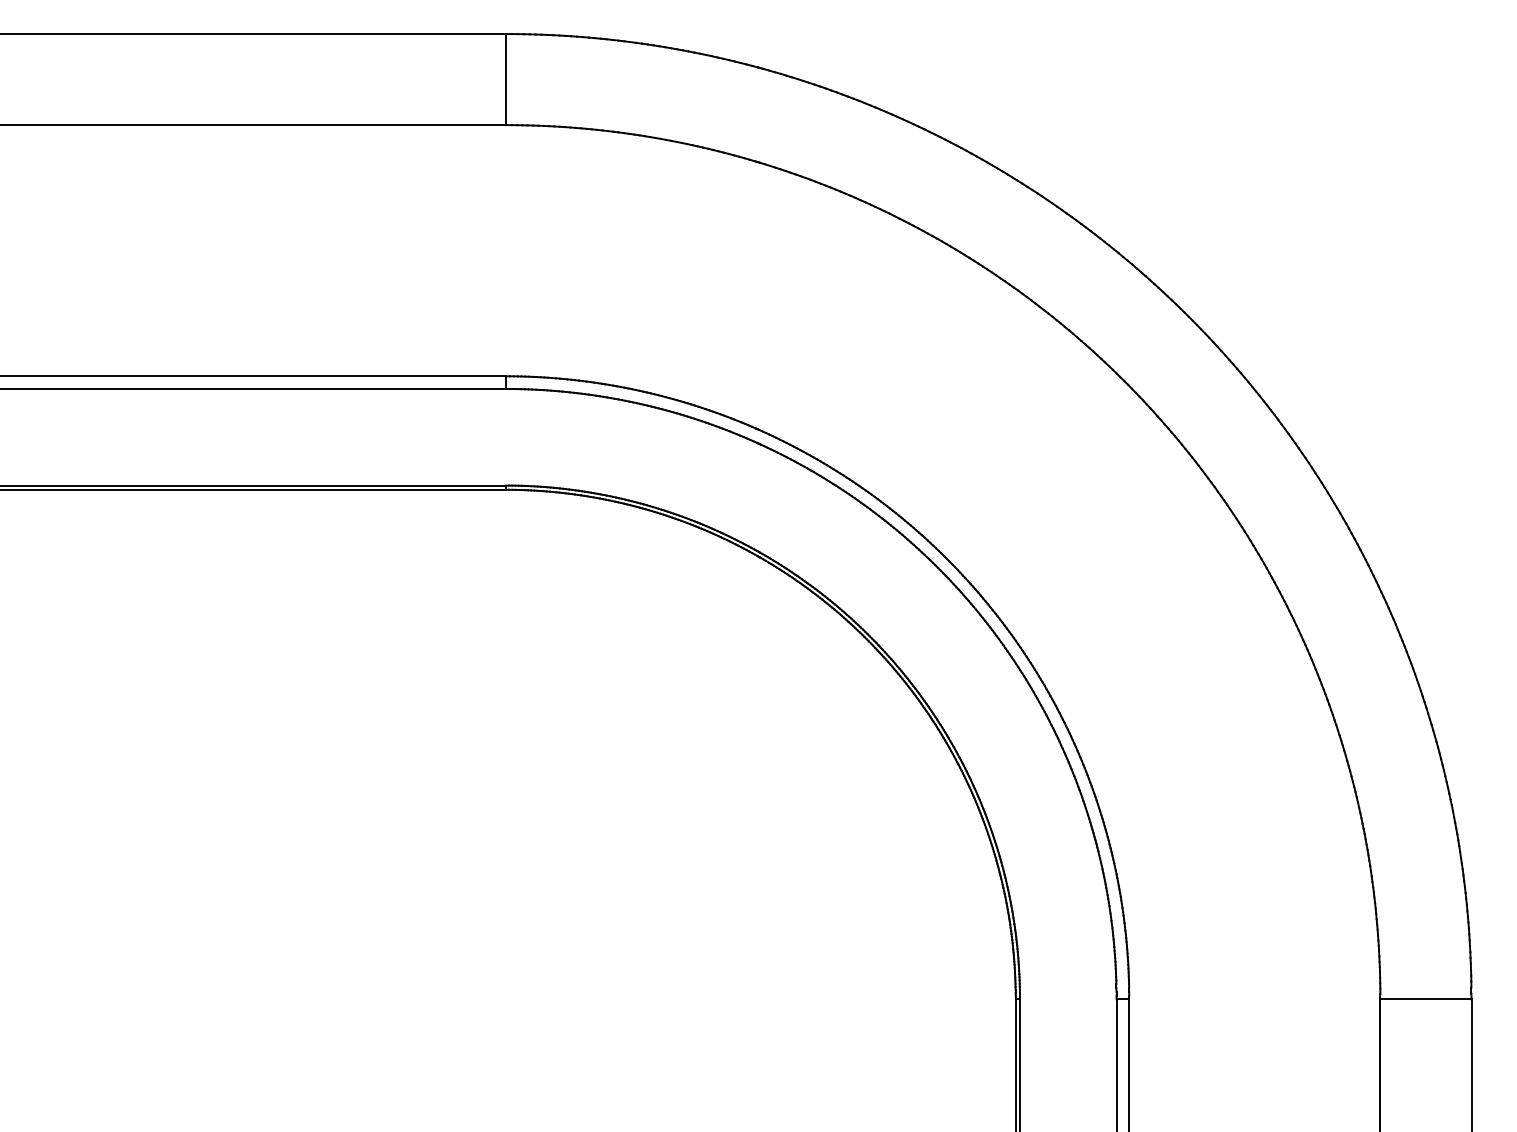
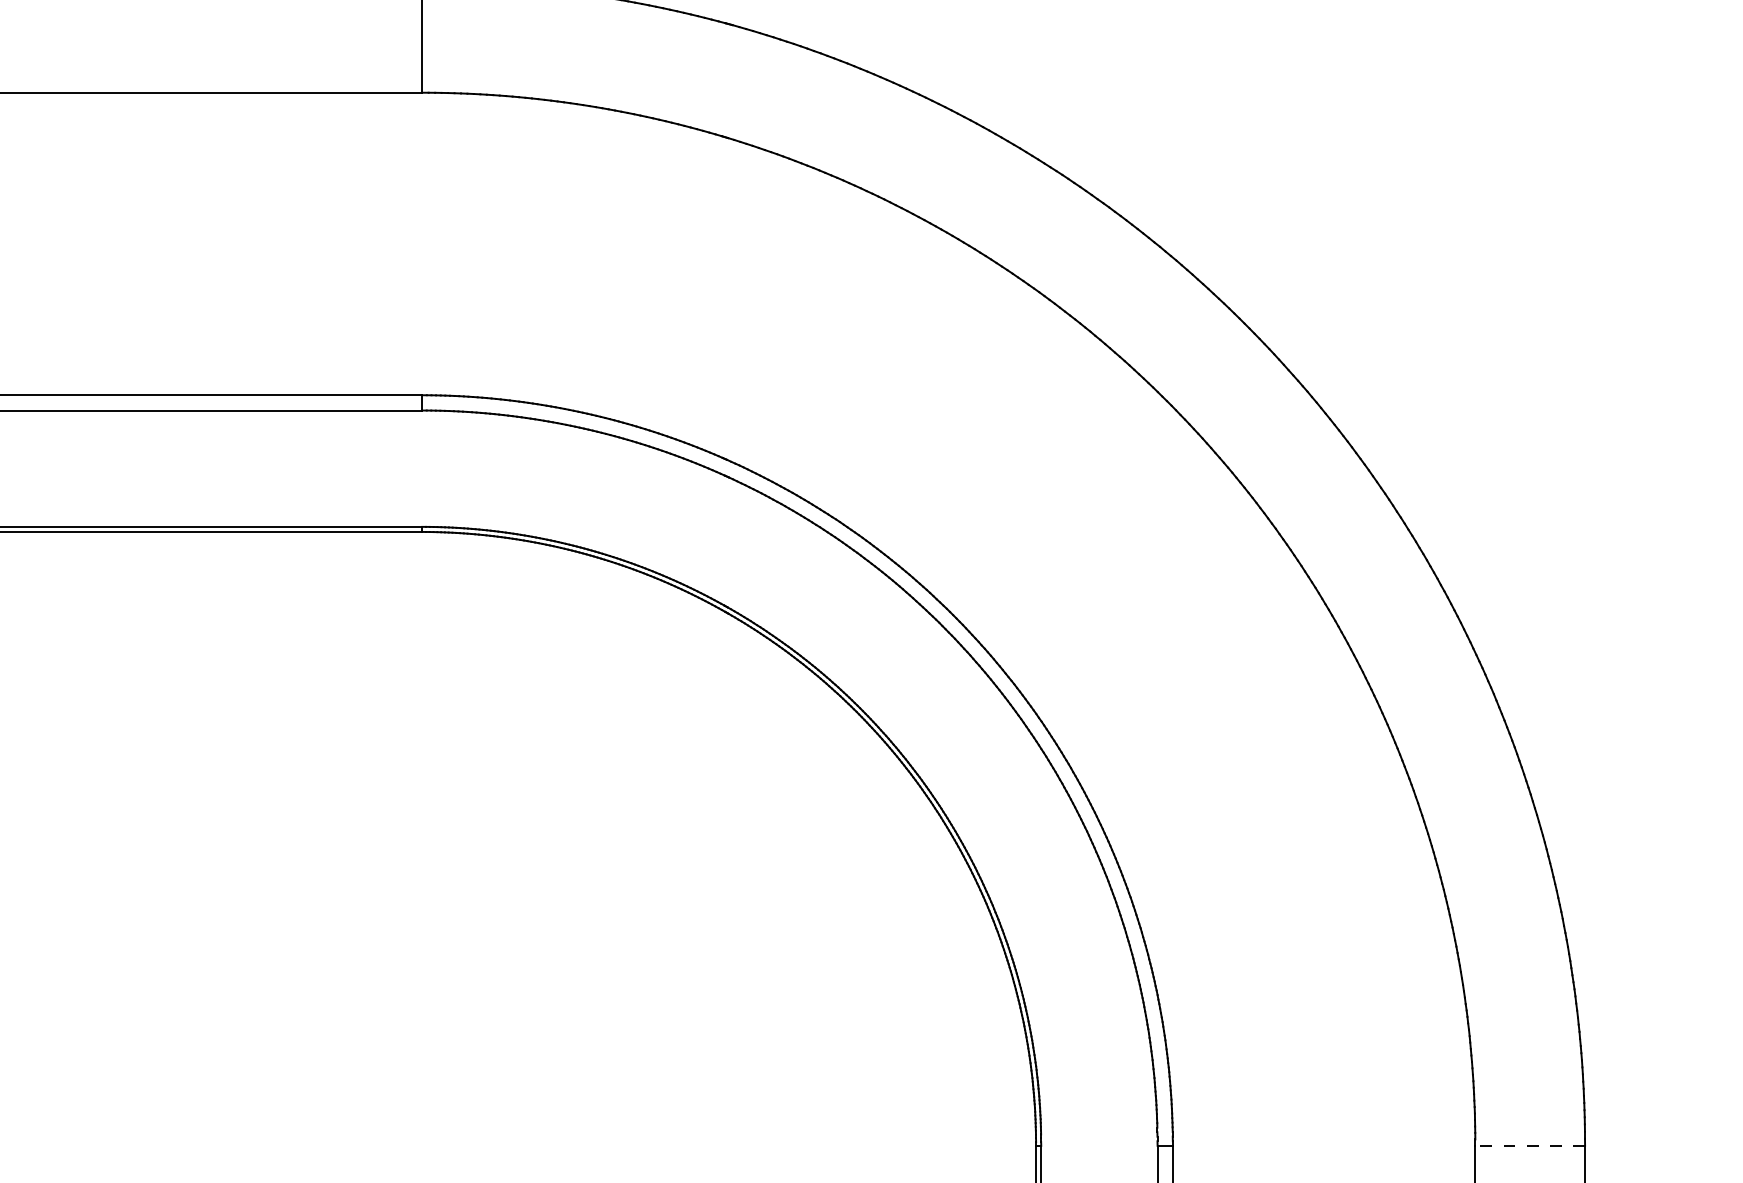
line: (1425, 999) -> (1529, 1145), solid -> dashed

